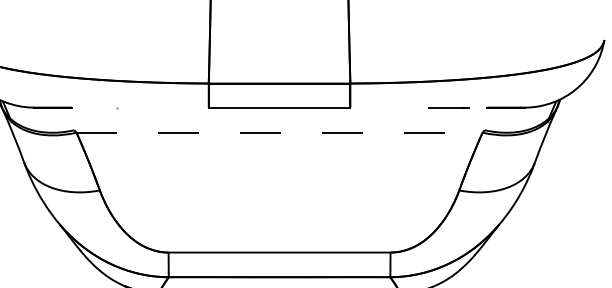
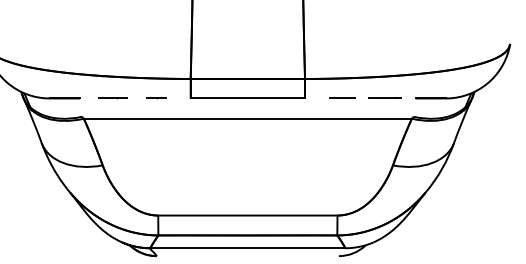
line: (113, 107) -> (113, 98), added
line: (166, 107) -> (156, 98), added
line: (396, 107) -> (342, 98), added
line: (279, 132) -> (247, 118), dashed -> solid

